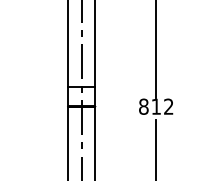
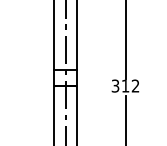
text: (143, 106) -> (115, 85), 812 -> 312

